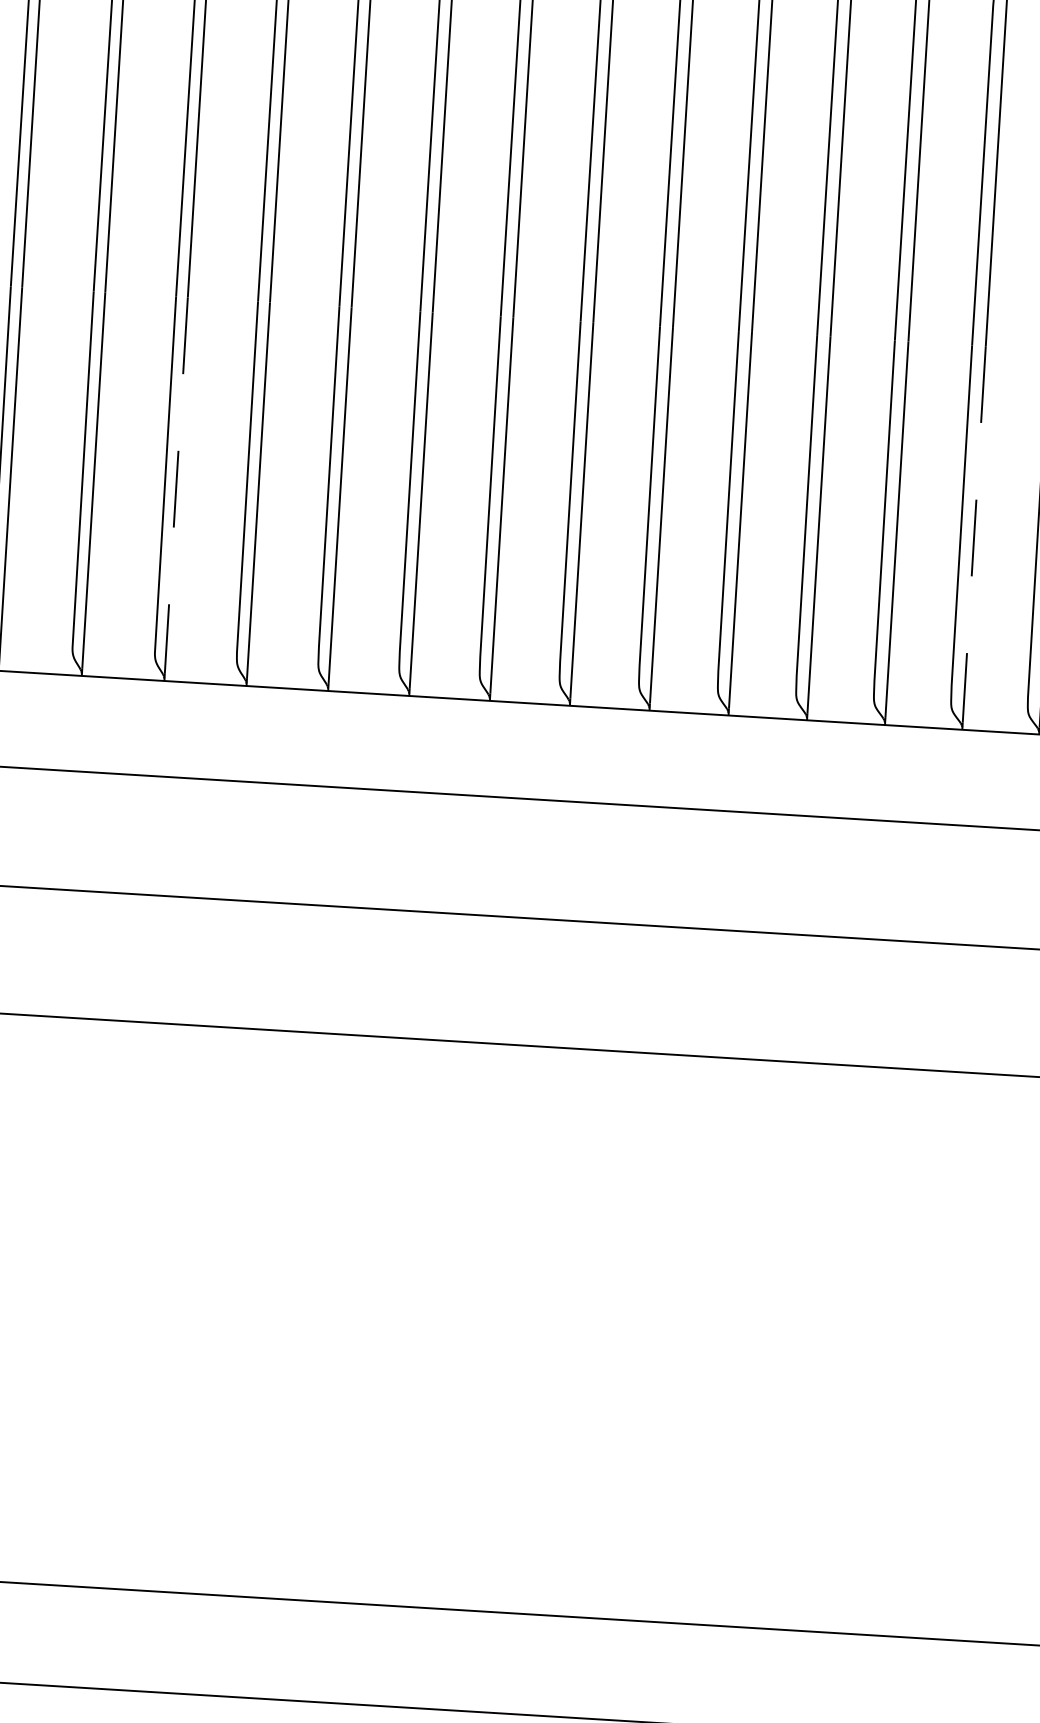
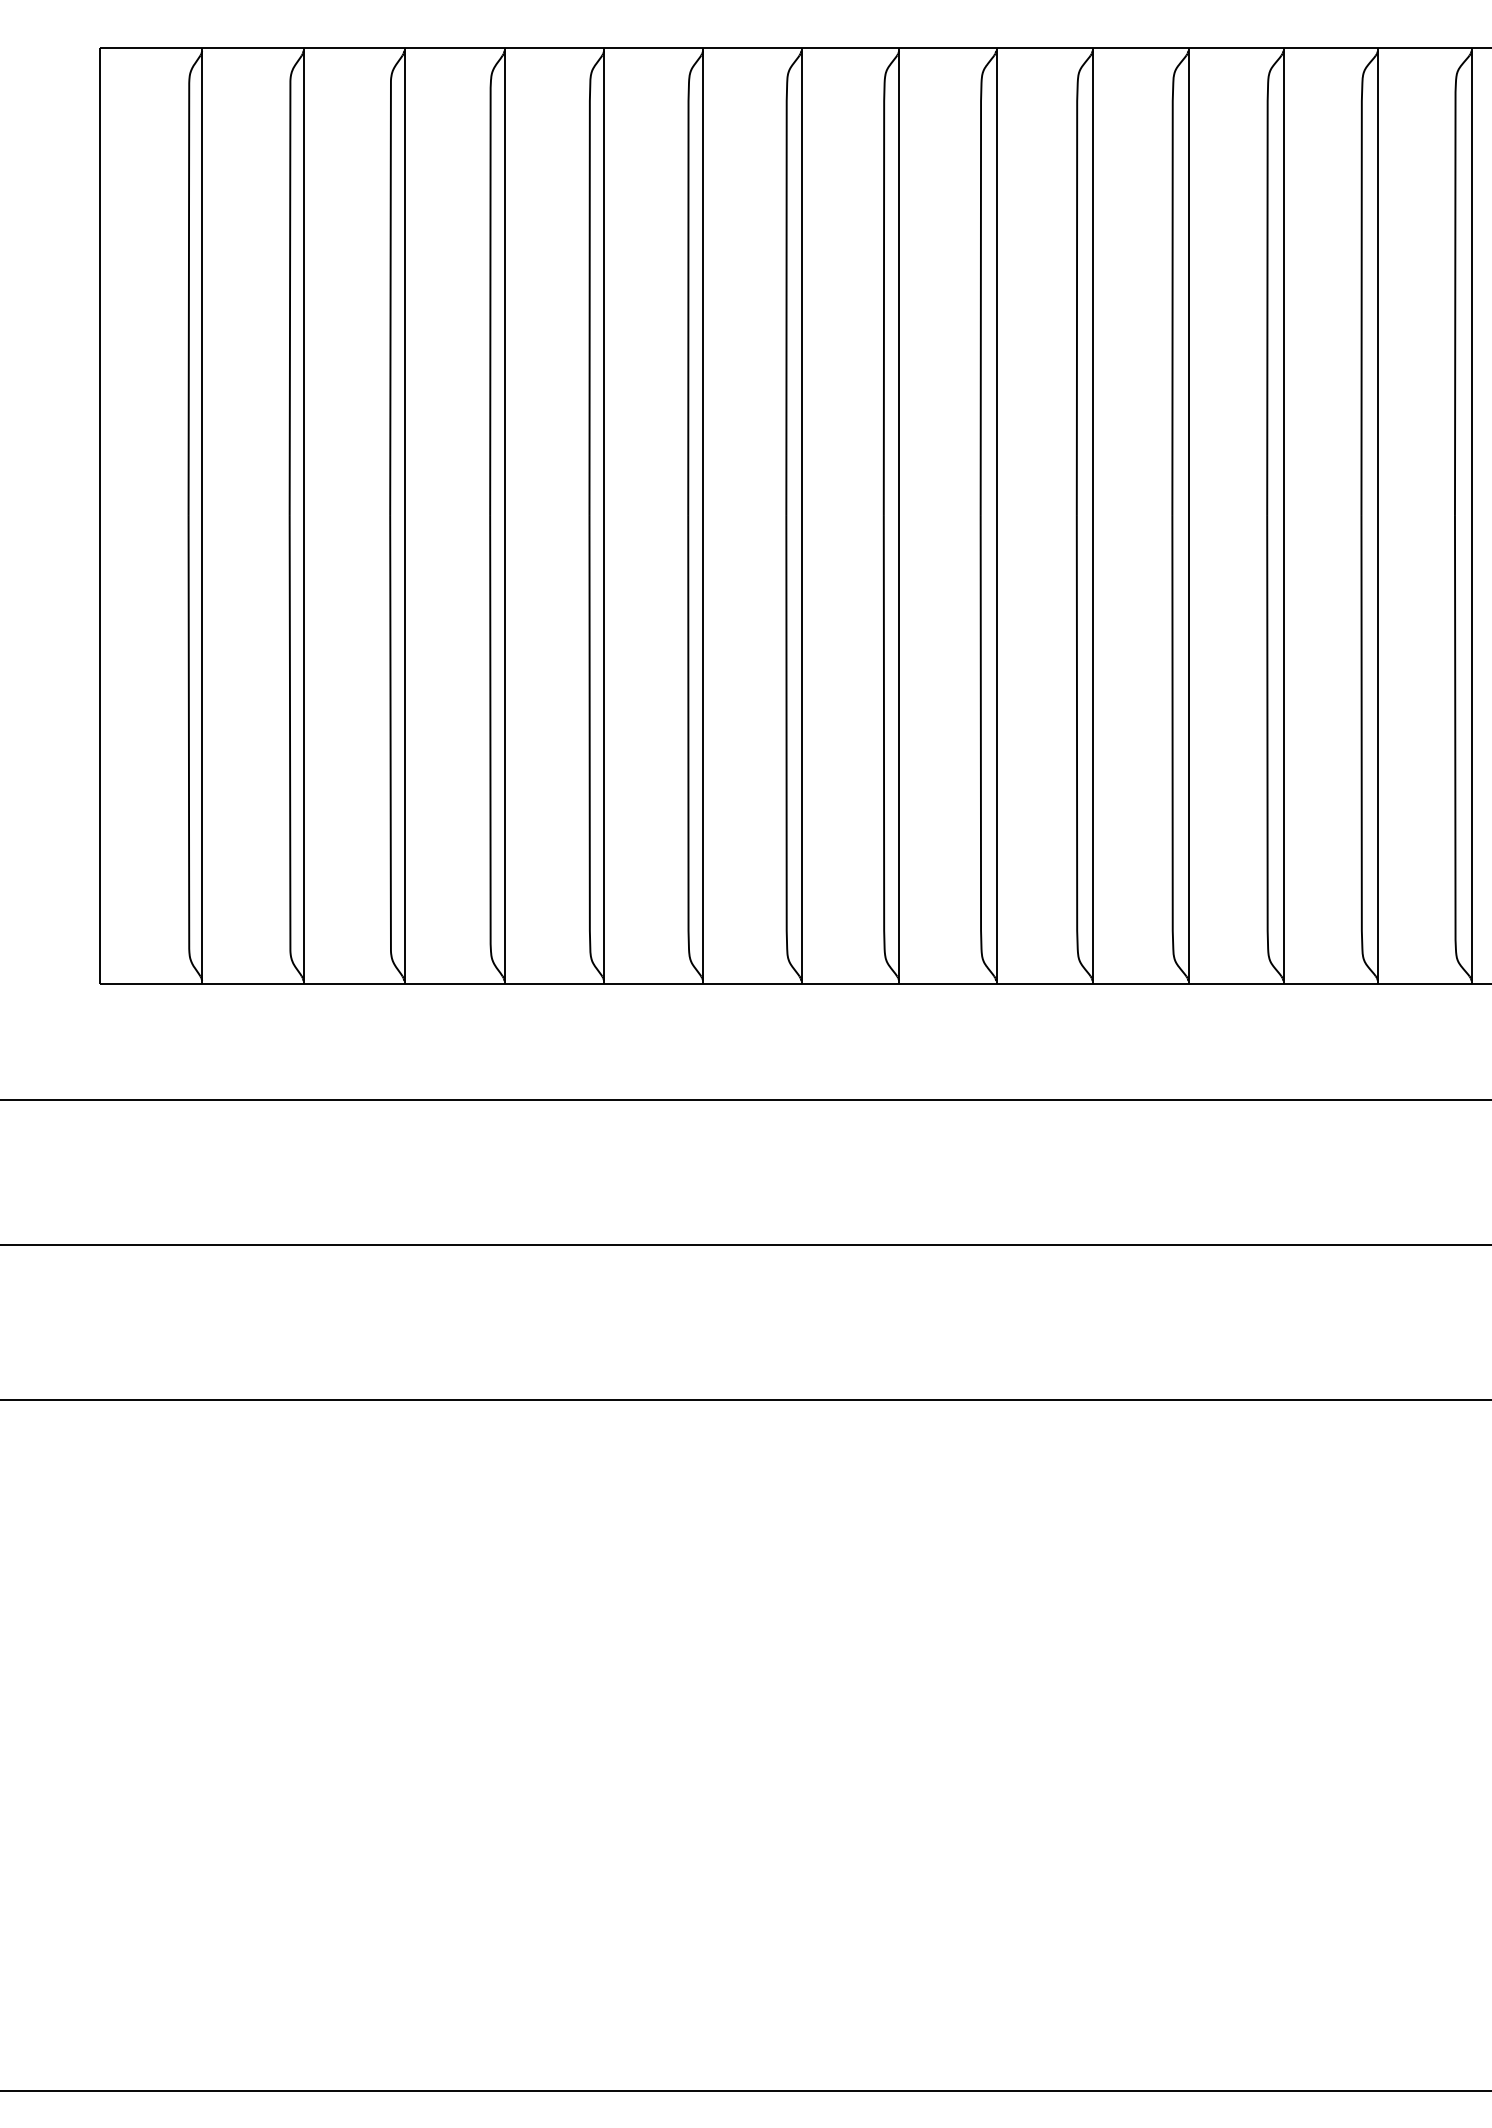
line: (176, 485) -> (404, 745), dashed -> solid
line: (974, 534) -> (1378, 745), dashed -> solid

